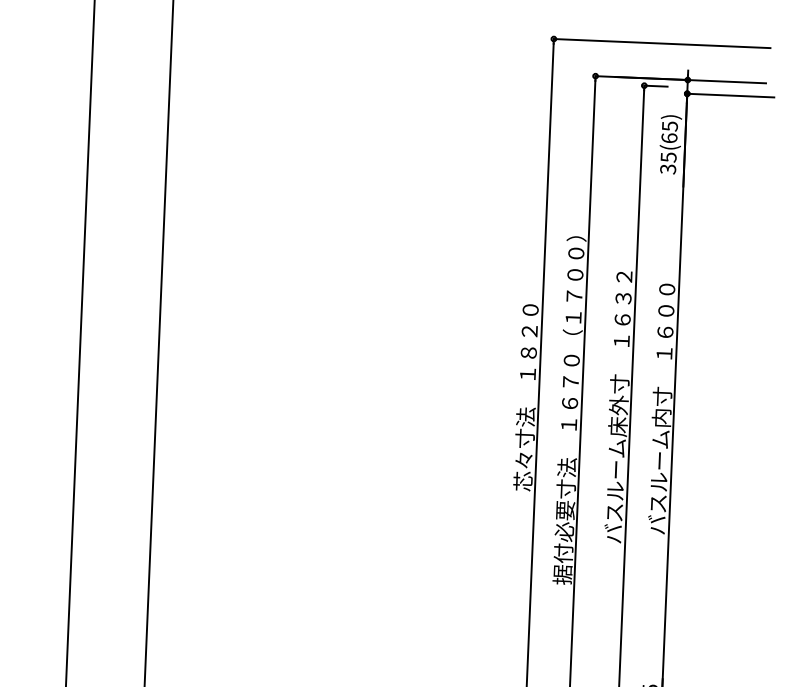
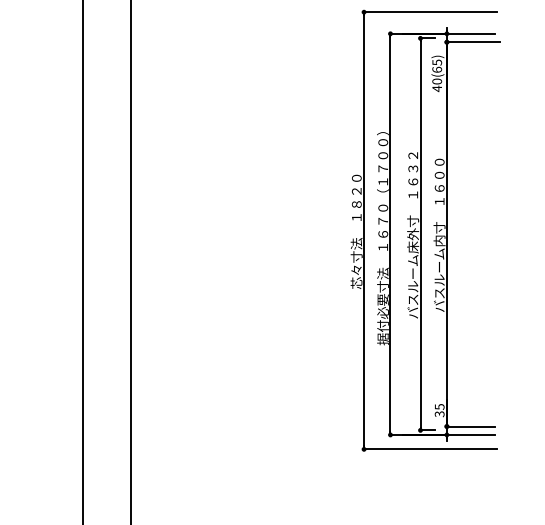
text: (668, 163) -> (437, 85), 35(65) -> 40(65)

